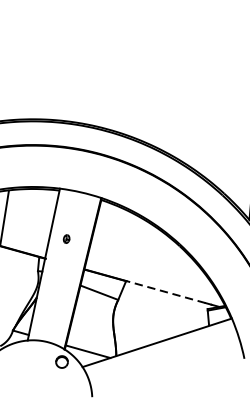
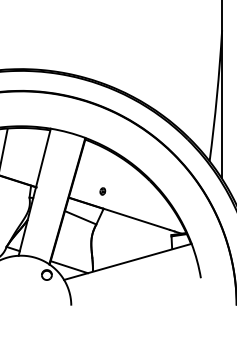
part: (66, 239) -> (102, 191), moved
line: (165, 292) -> (136, 219), dashed -> solid

